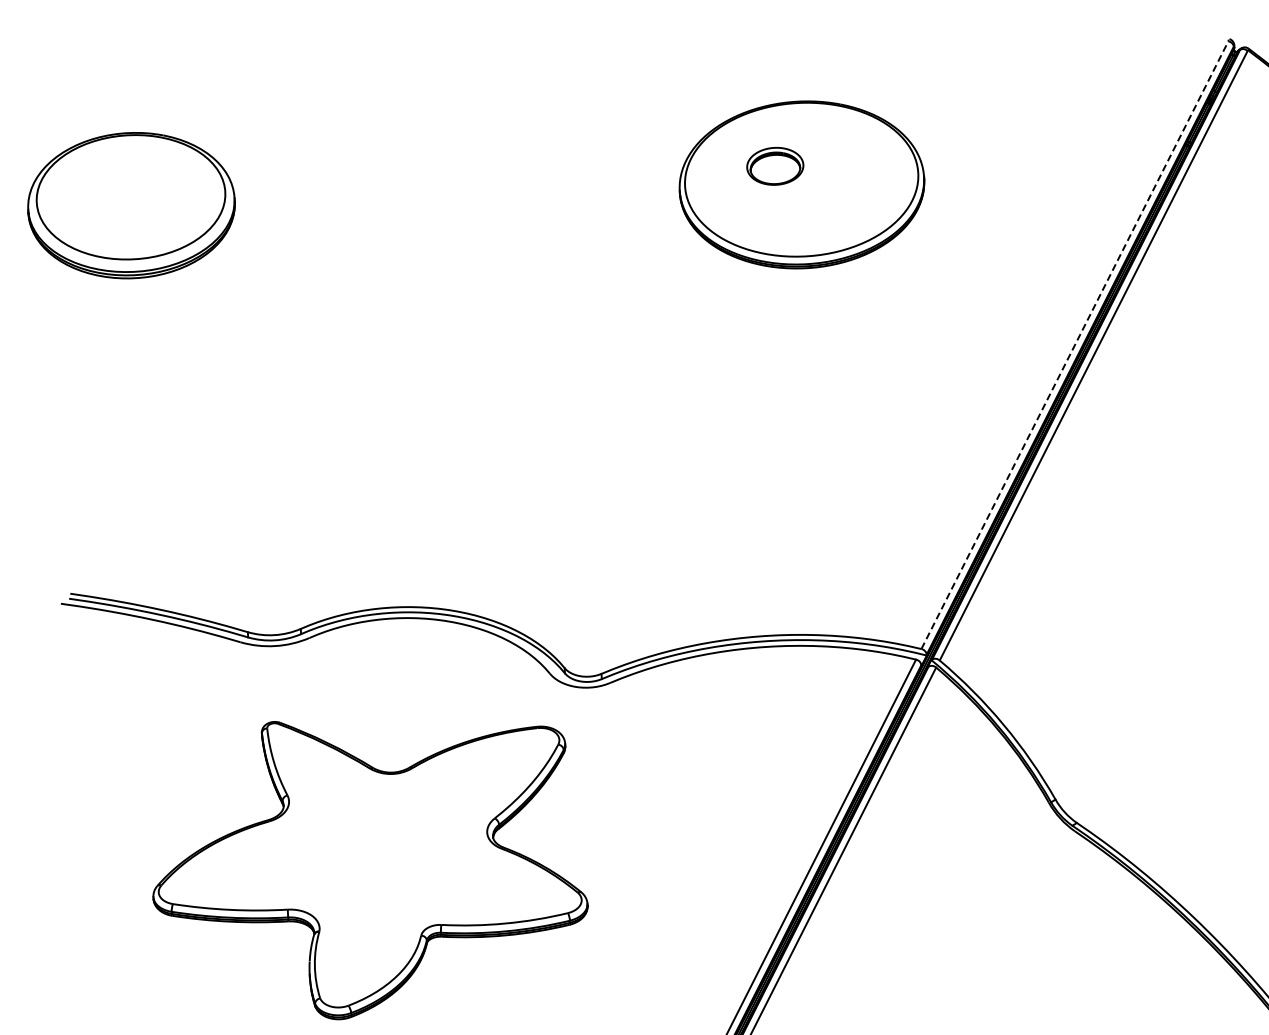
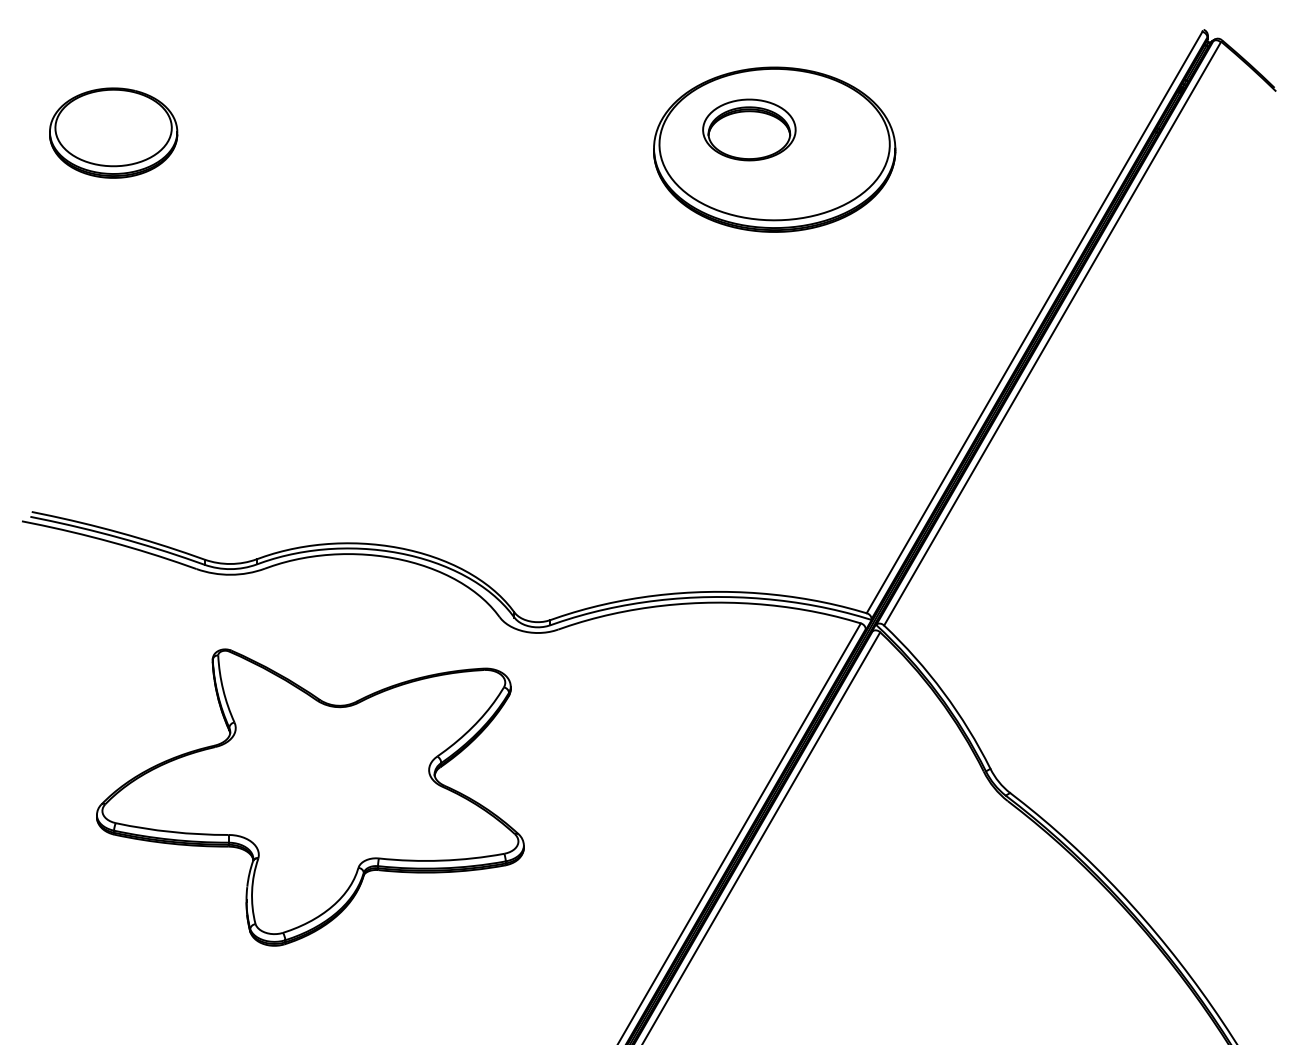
part: (775, 165) -> (749, 129), size x1.67
part: (131, 204) -> (113, 132), size x0.62
line: (1074, 345) -> (1034, 322), dashed -> solid

